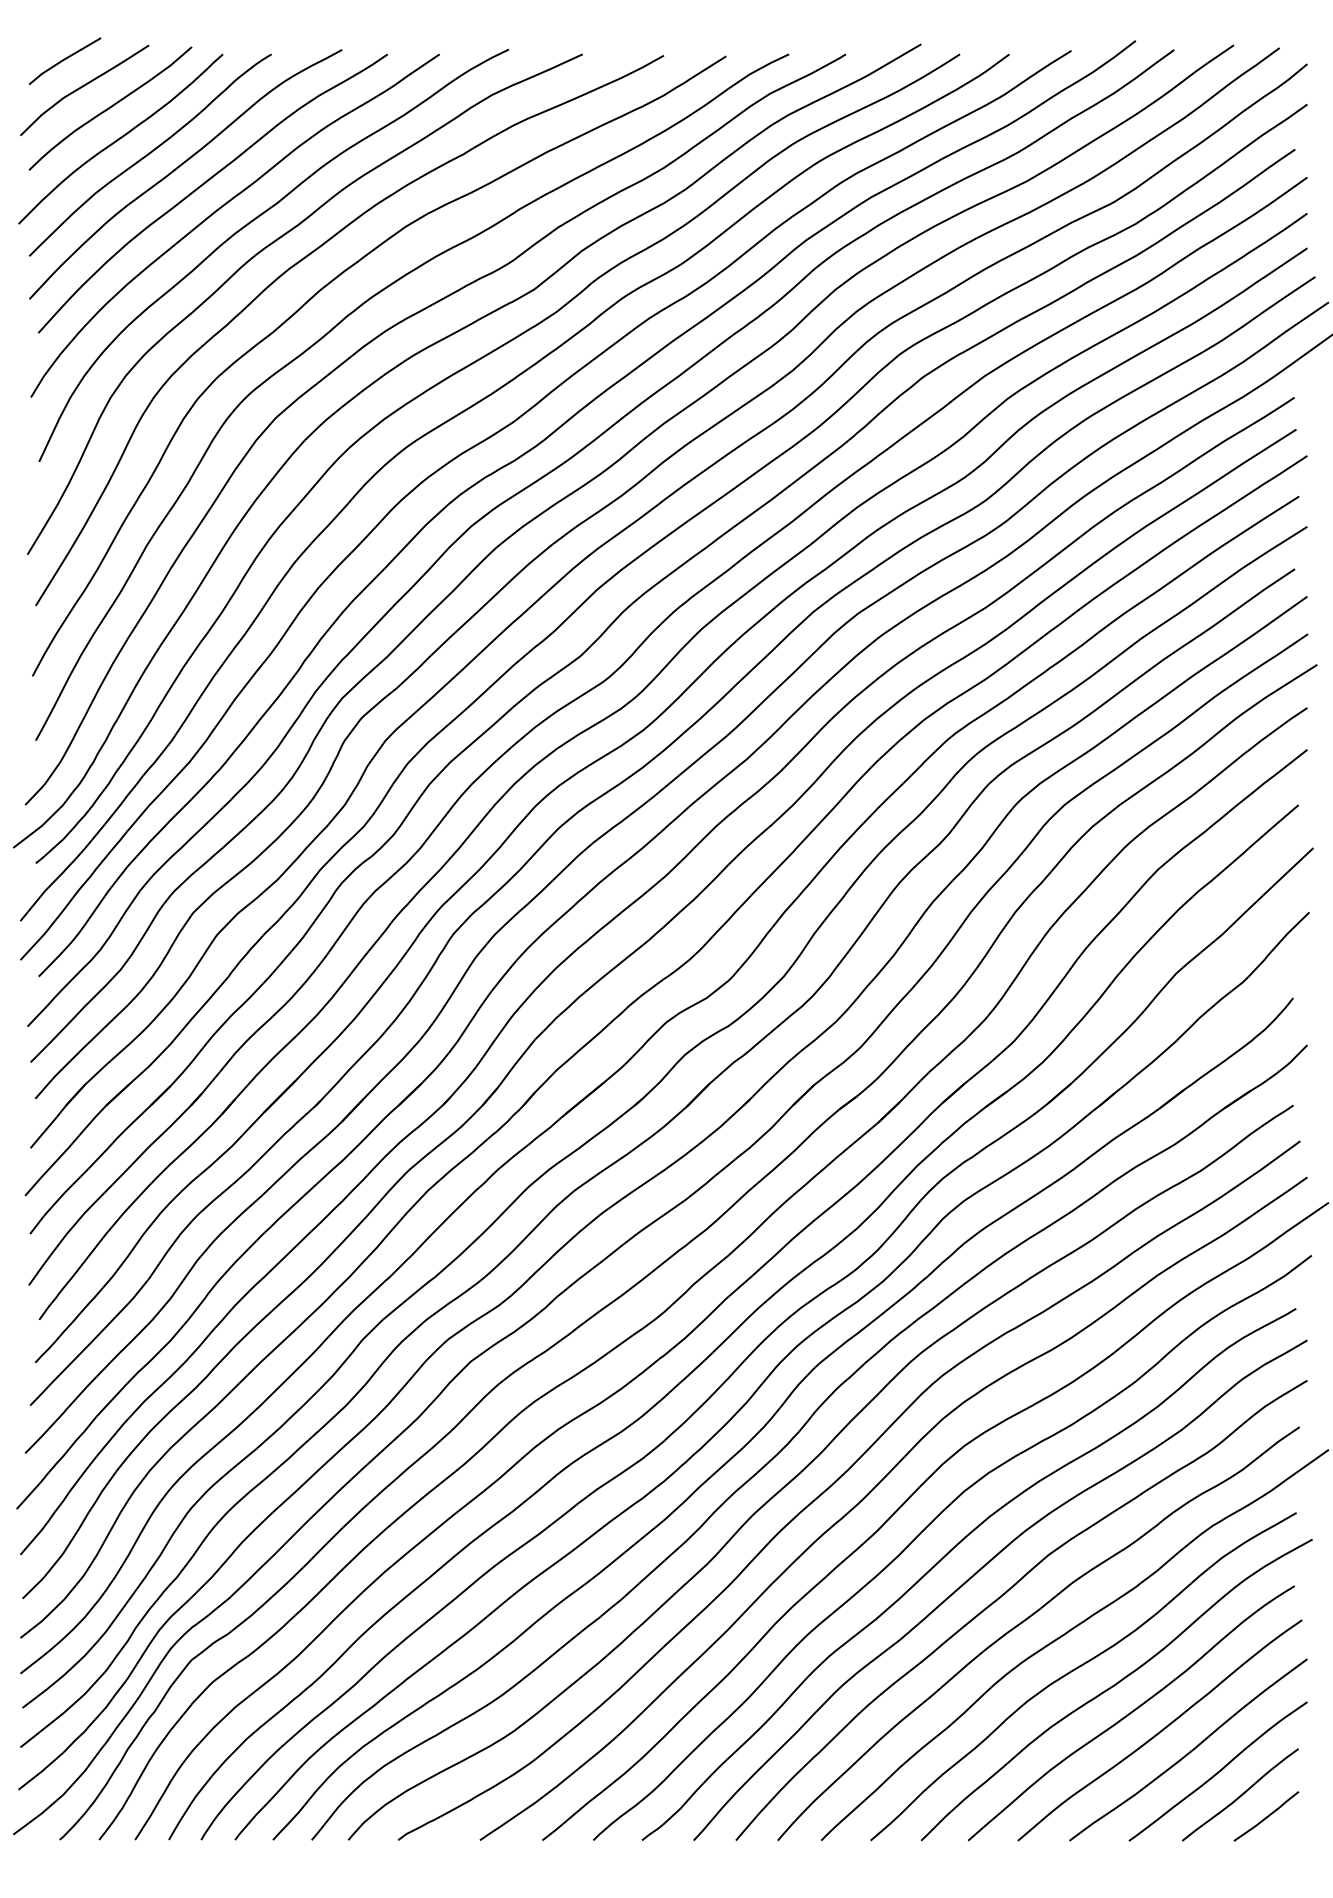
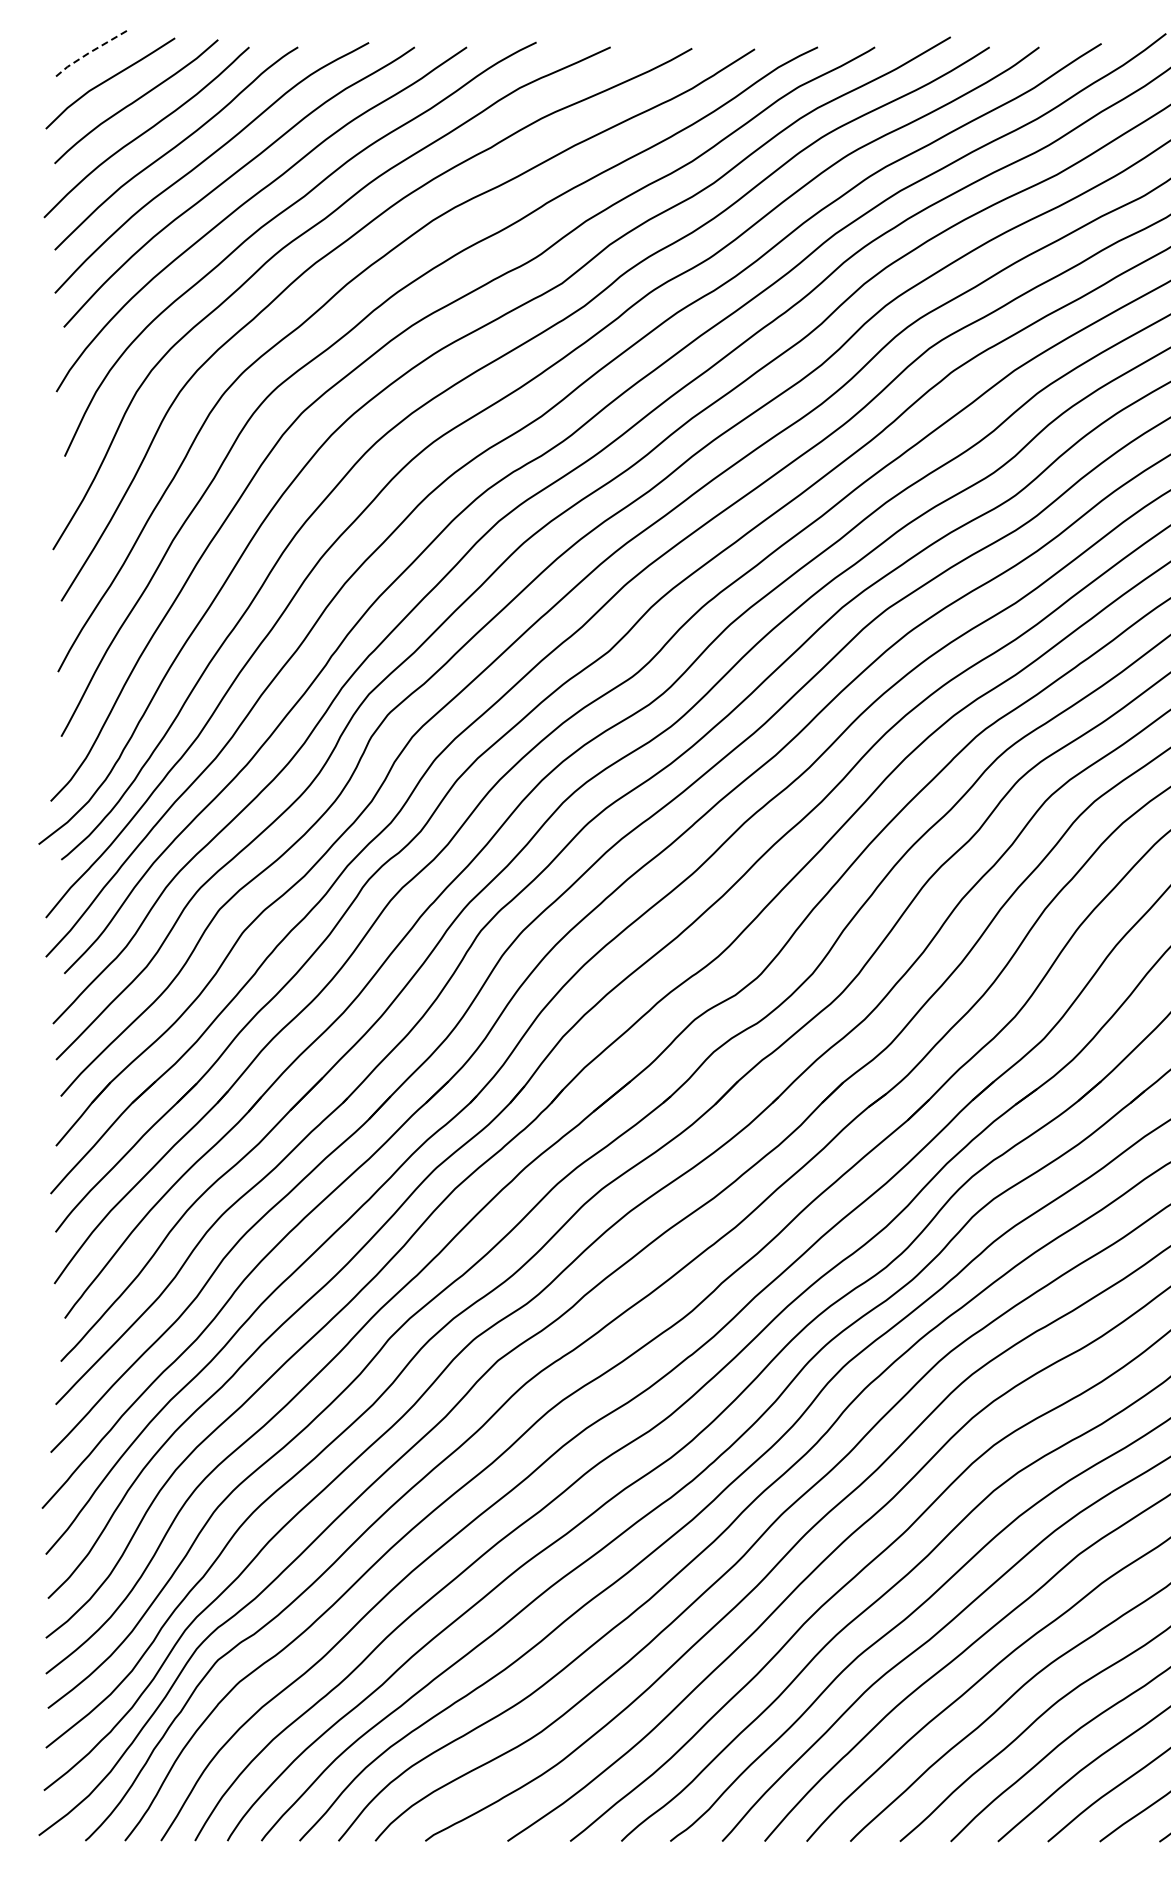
line: (63, 60) -> (89, 53), solid -> dashed

